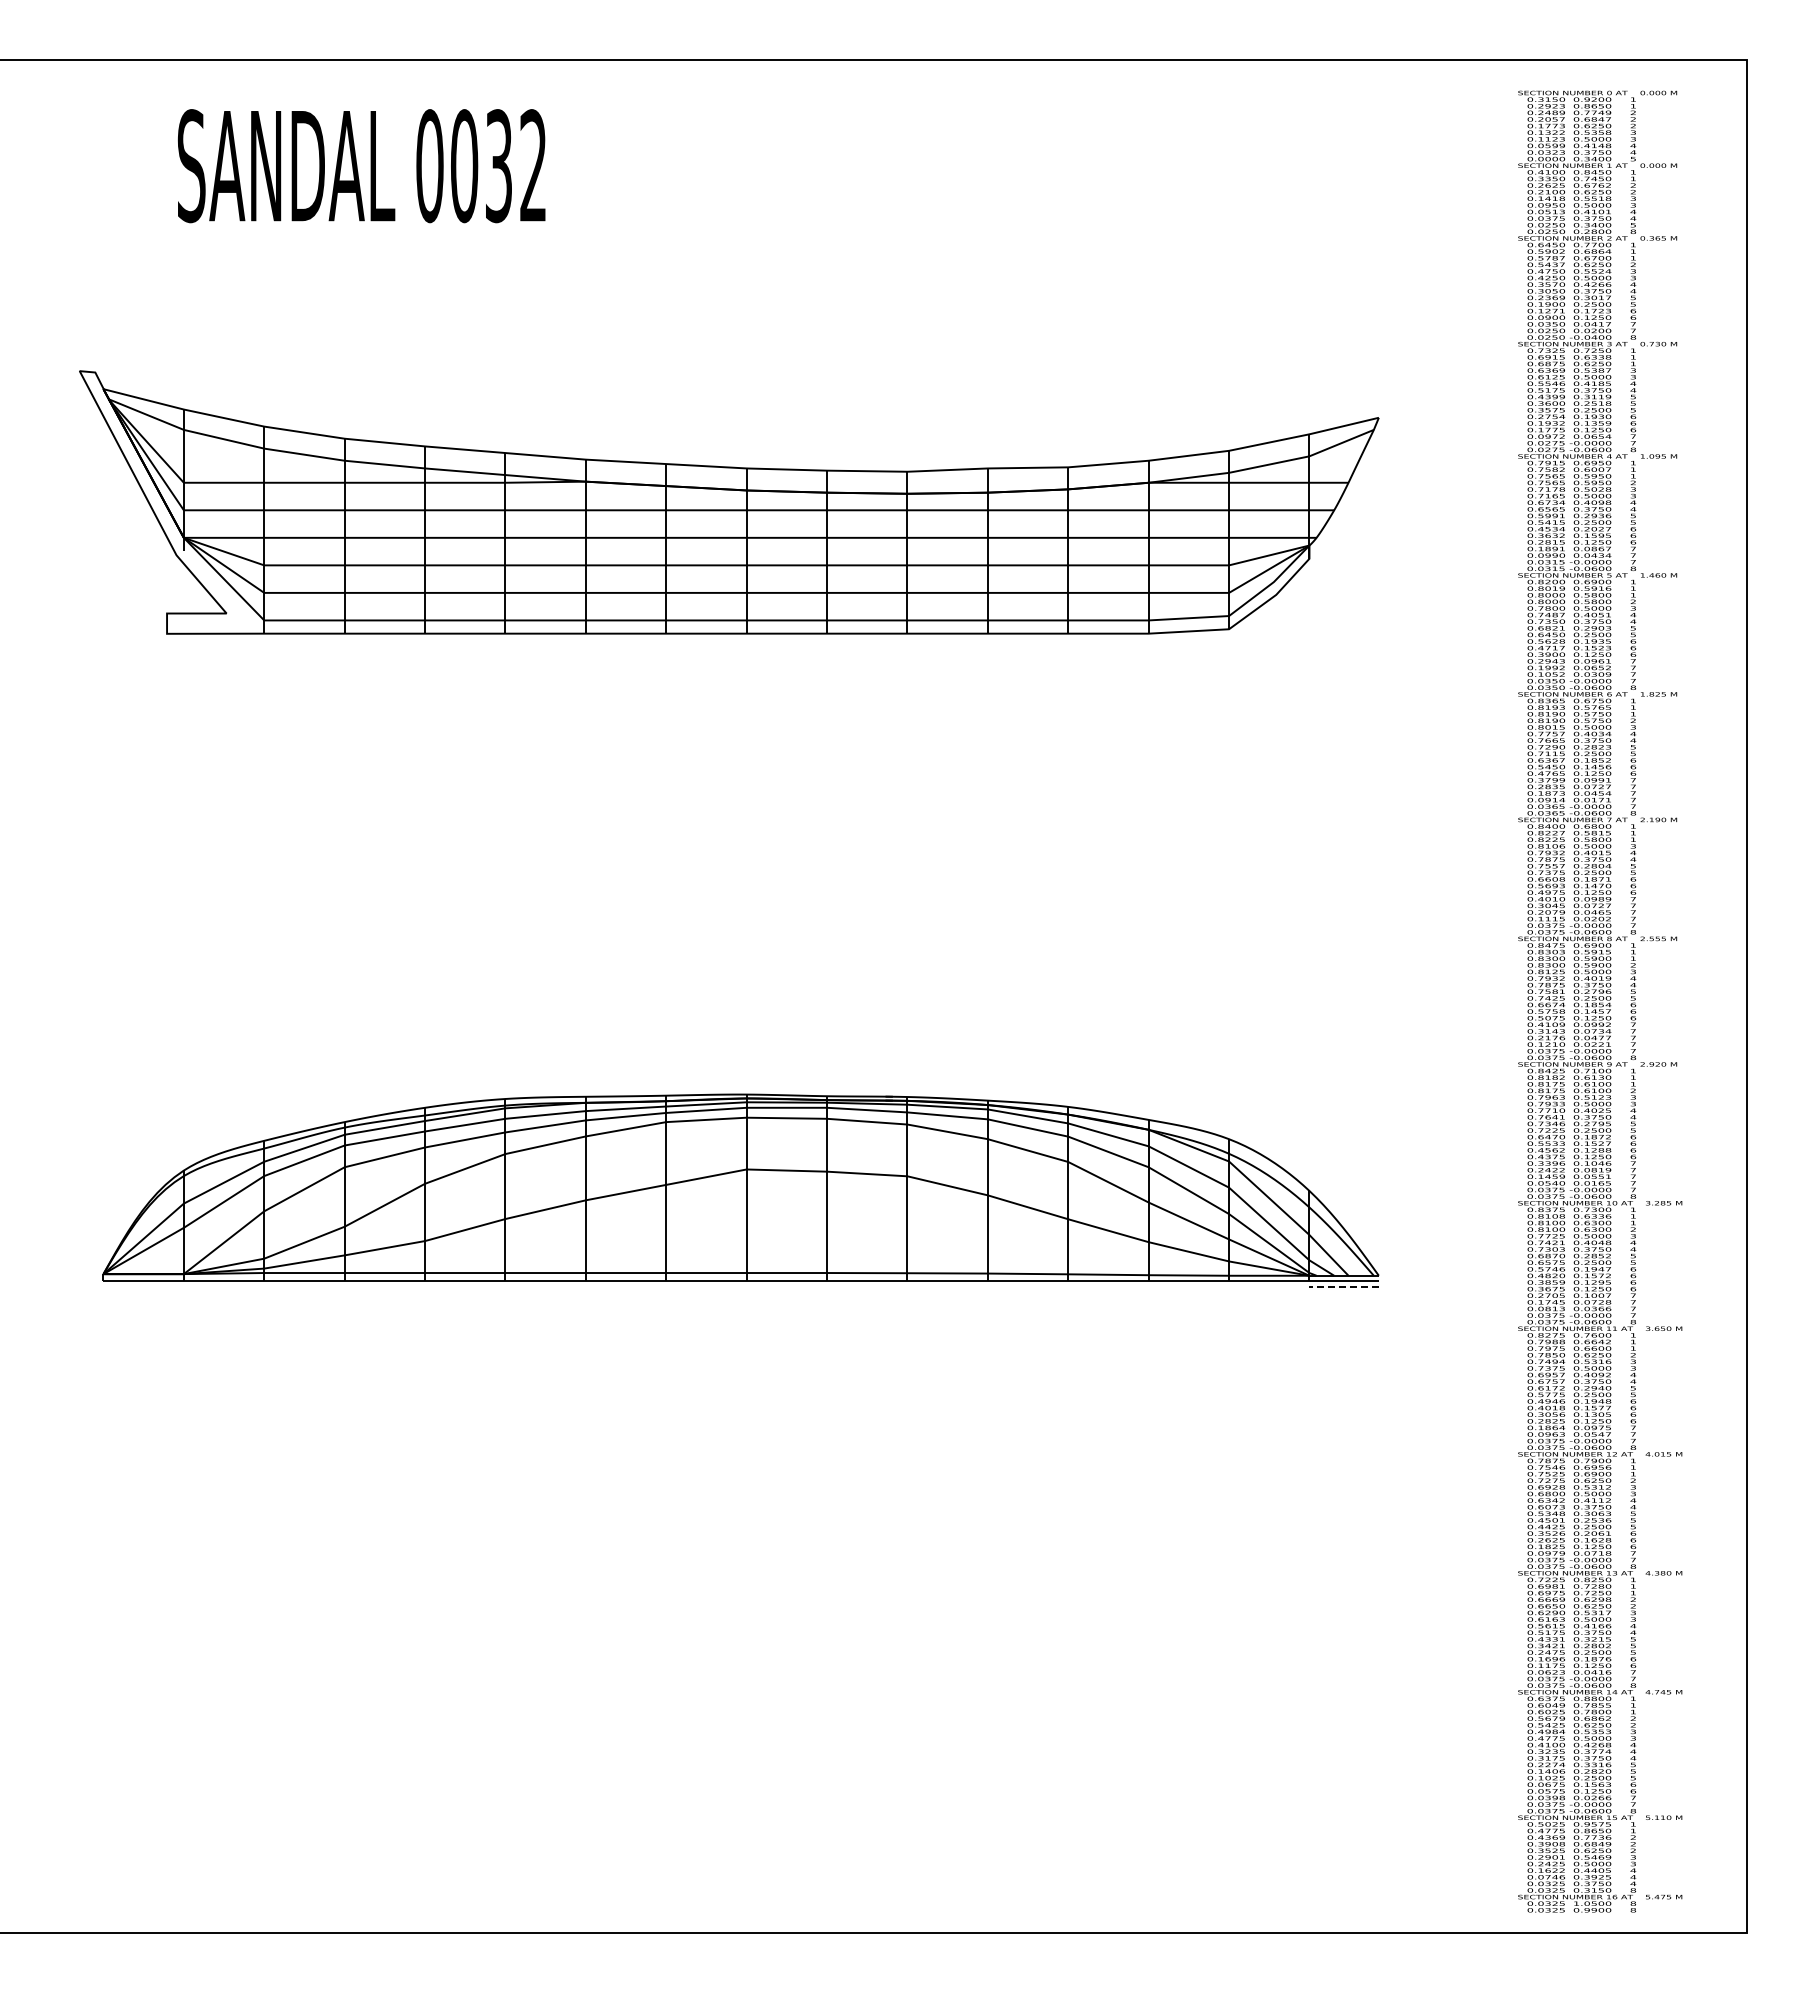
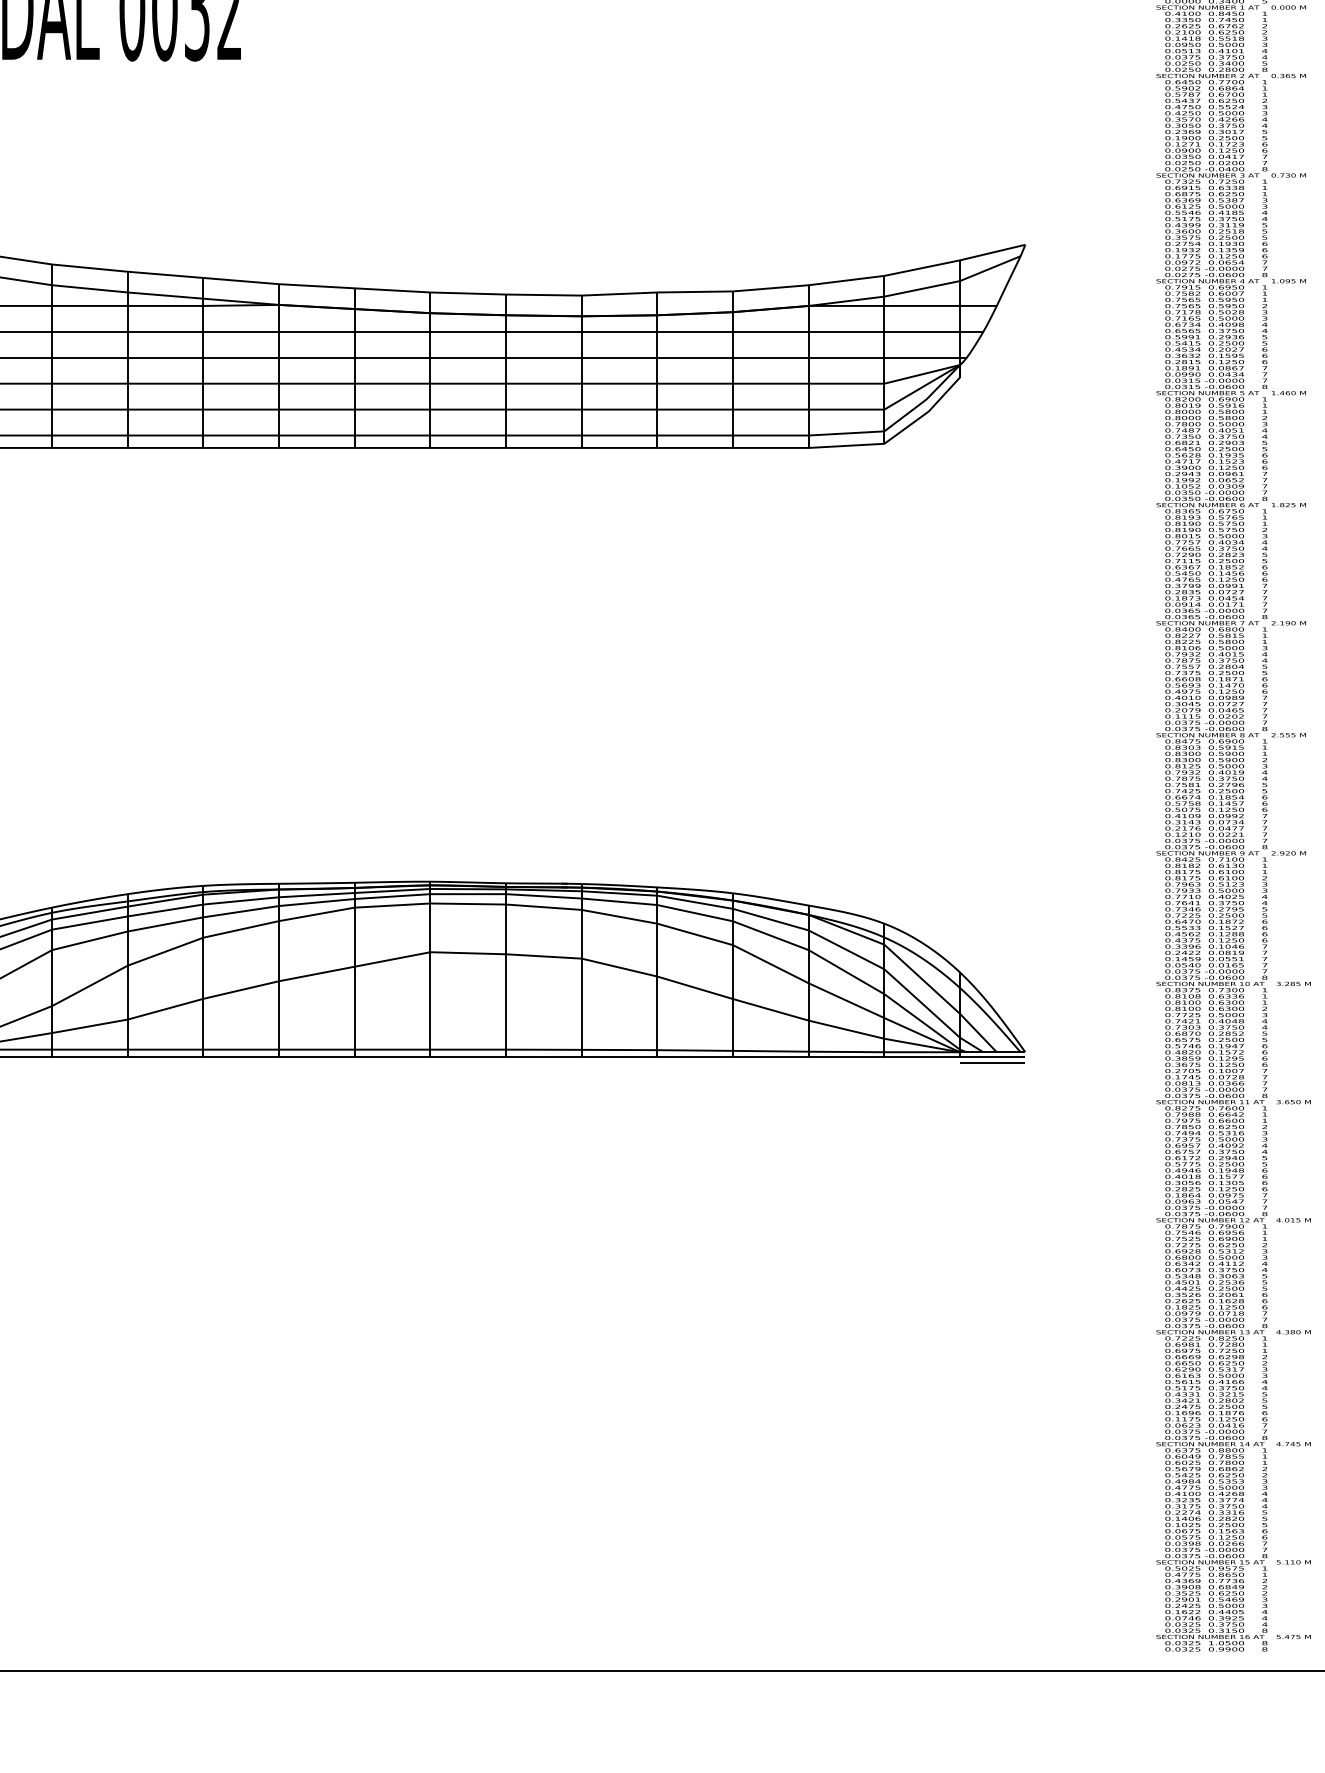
line: (1344, 1286) -> (993, 1062), dashed -> solid

